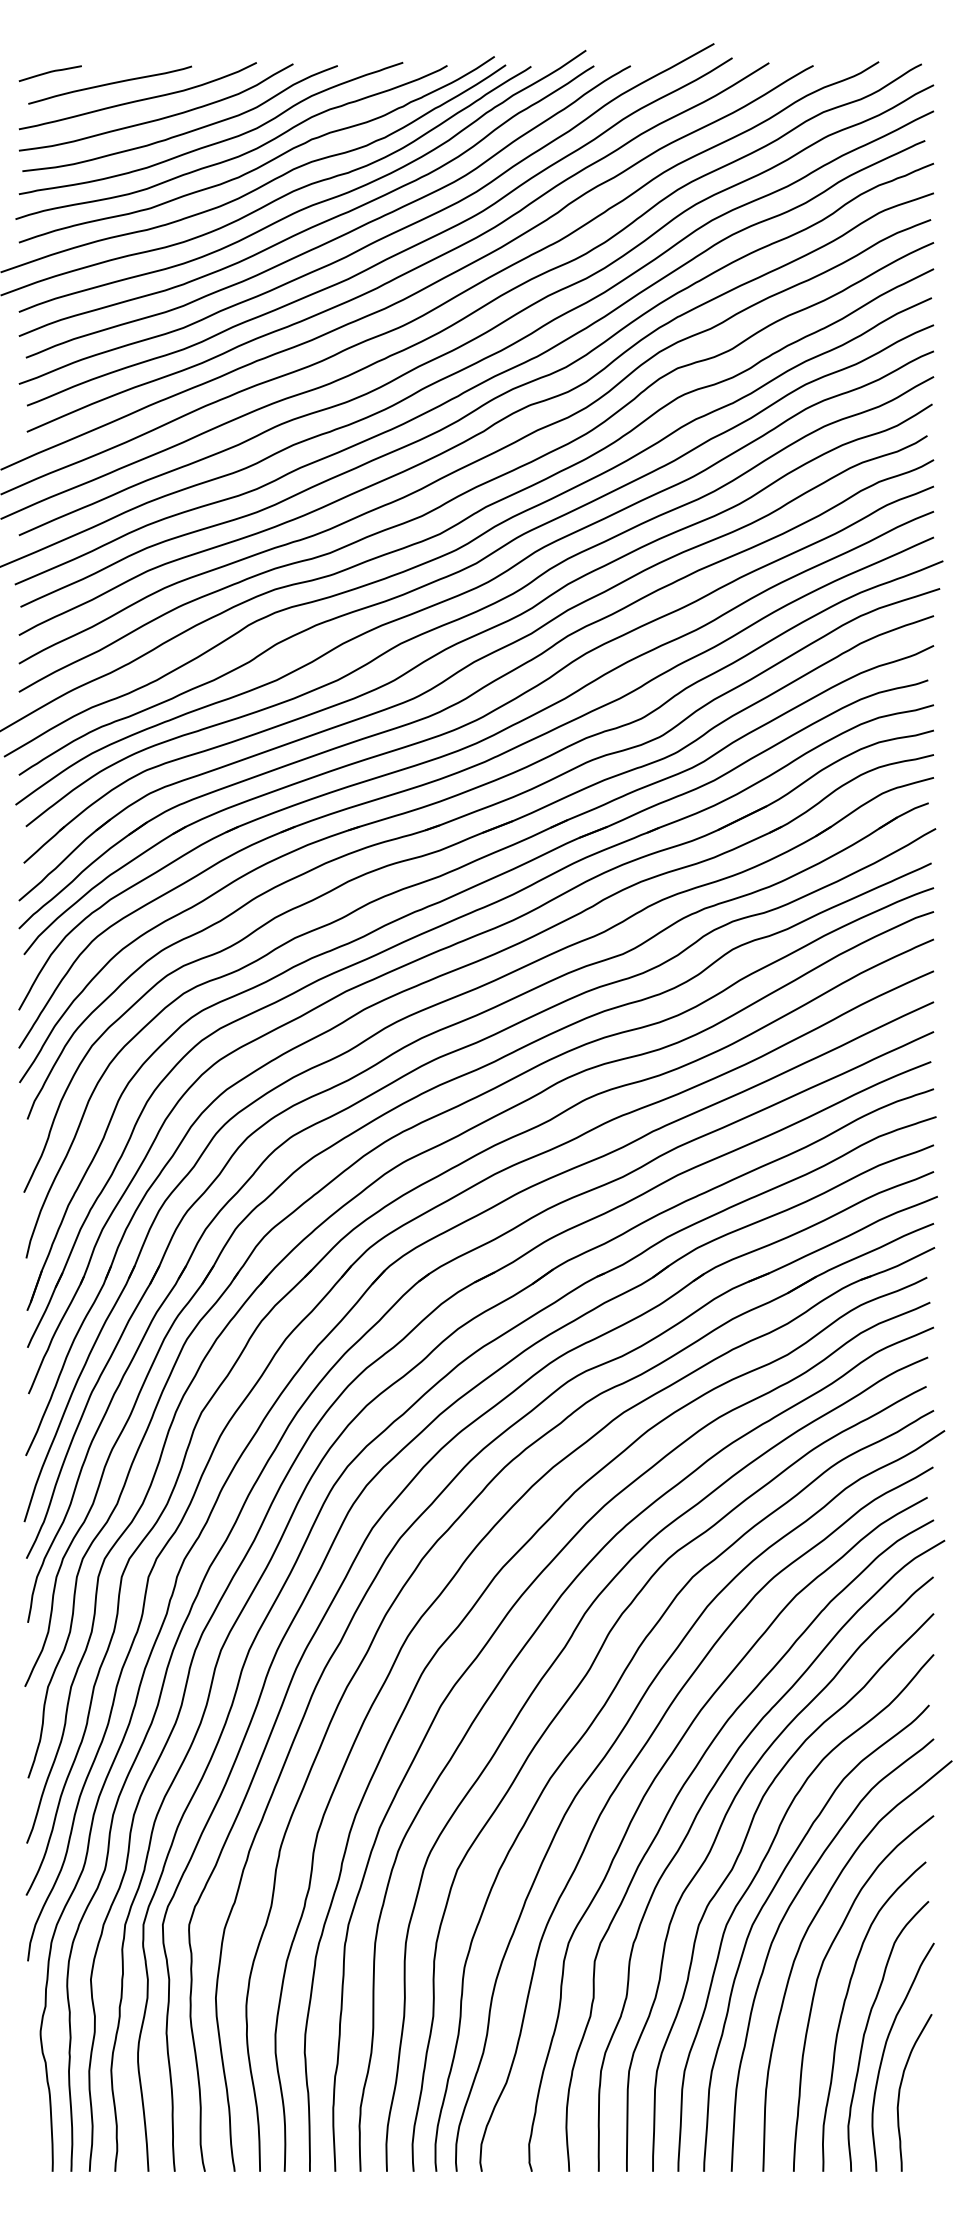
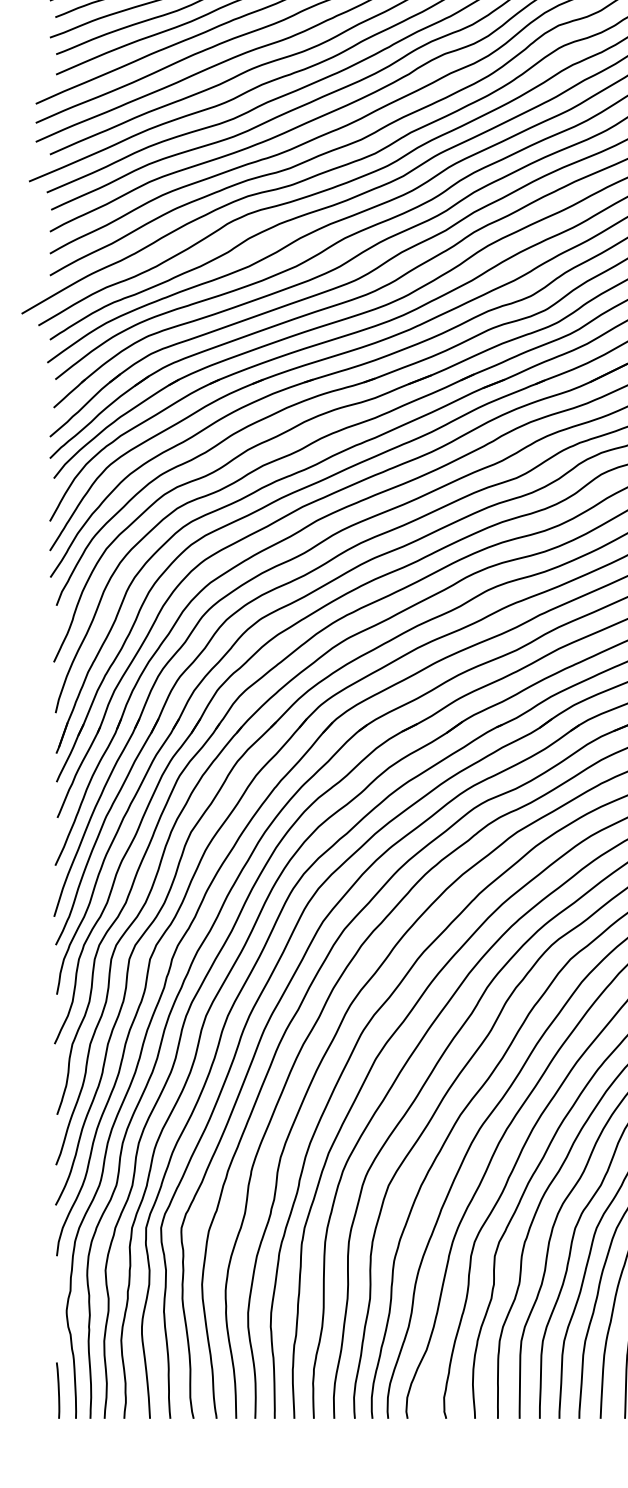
curve: (29, 2134) -> (58, 1390), added

